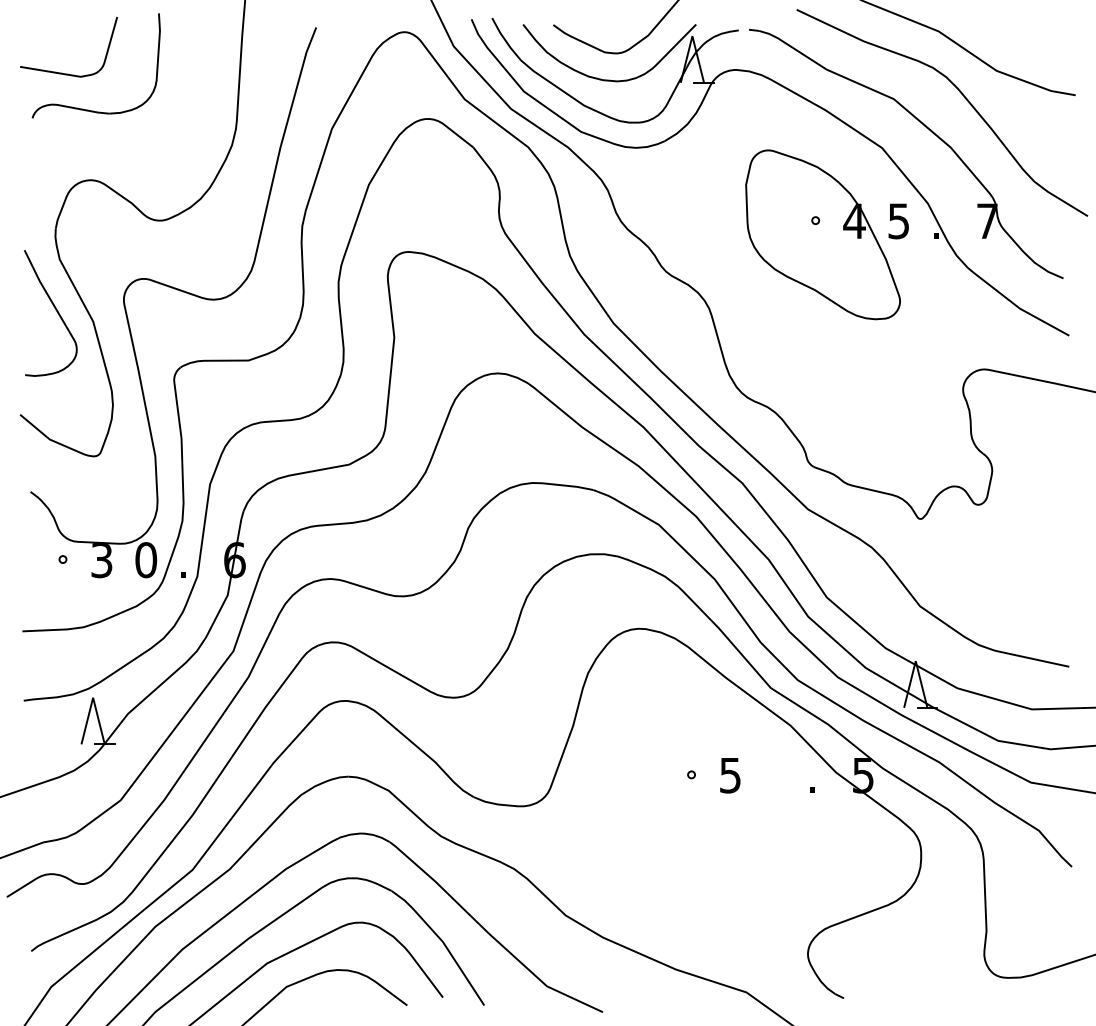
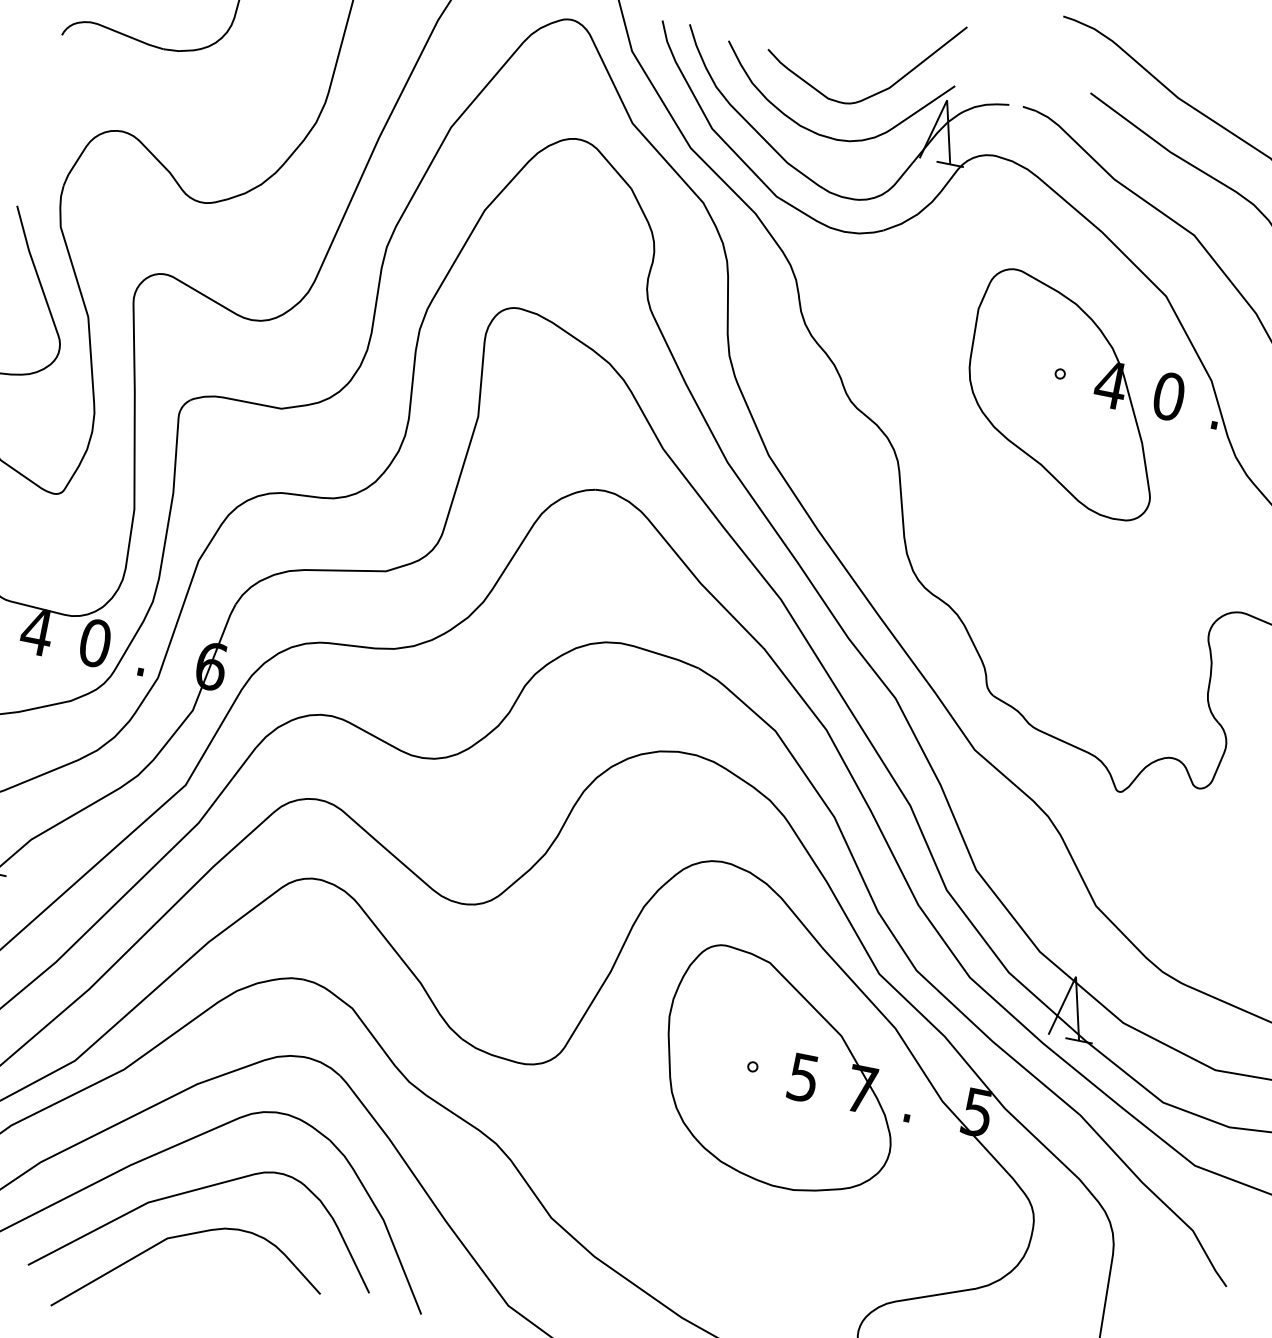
text: (898, 221) -> (1168, 396), 5 -> 0
text: (101, 560) -> (36, 632), 3 -> 4
part: (713, 774) -> (781, 1072), added

